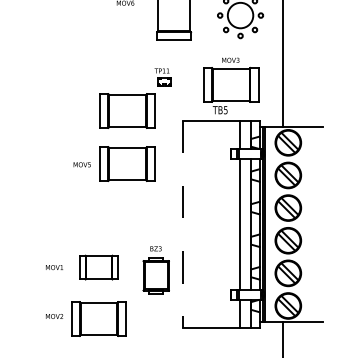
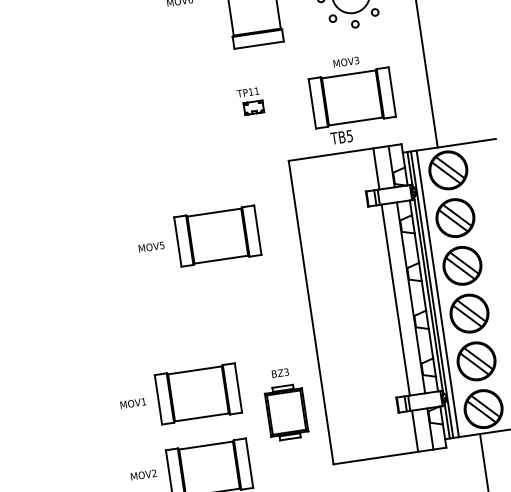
part: (127, 110) -> (206, 157), removed
line: (182, 224) -> (311, 312), dashed -> solid
line: (269, 224) -> (438, 293), added
part: (98, 267) -> (197, 393), size x1.43
part: (155, 270) -> (284, 404), moved

